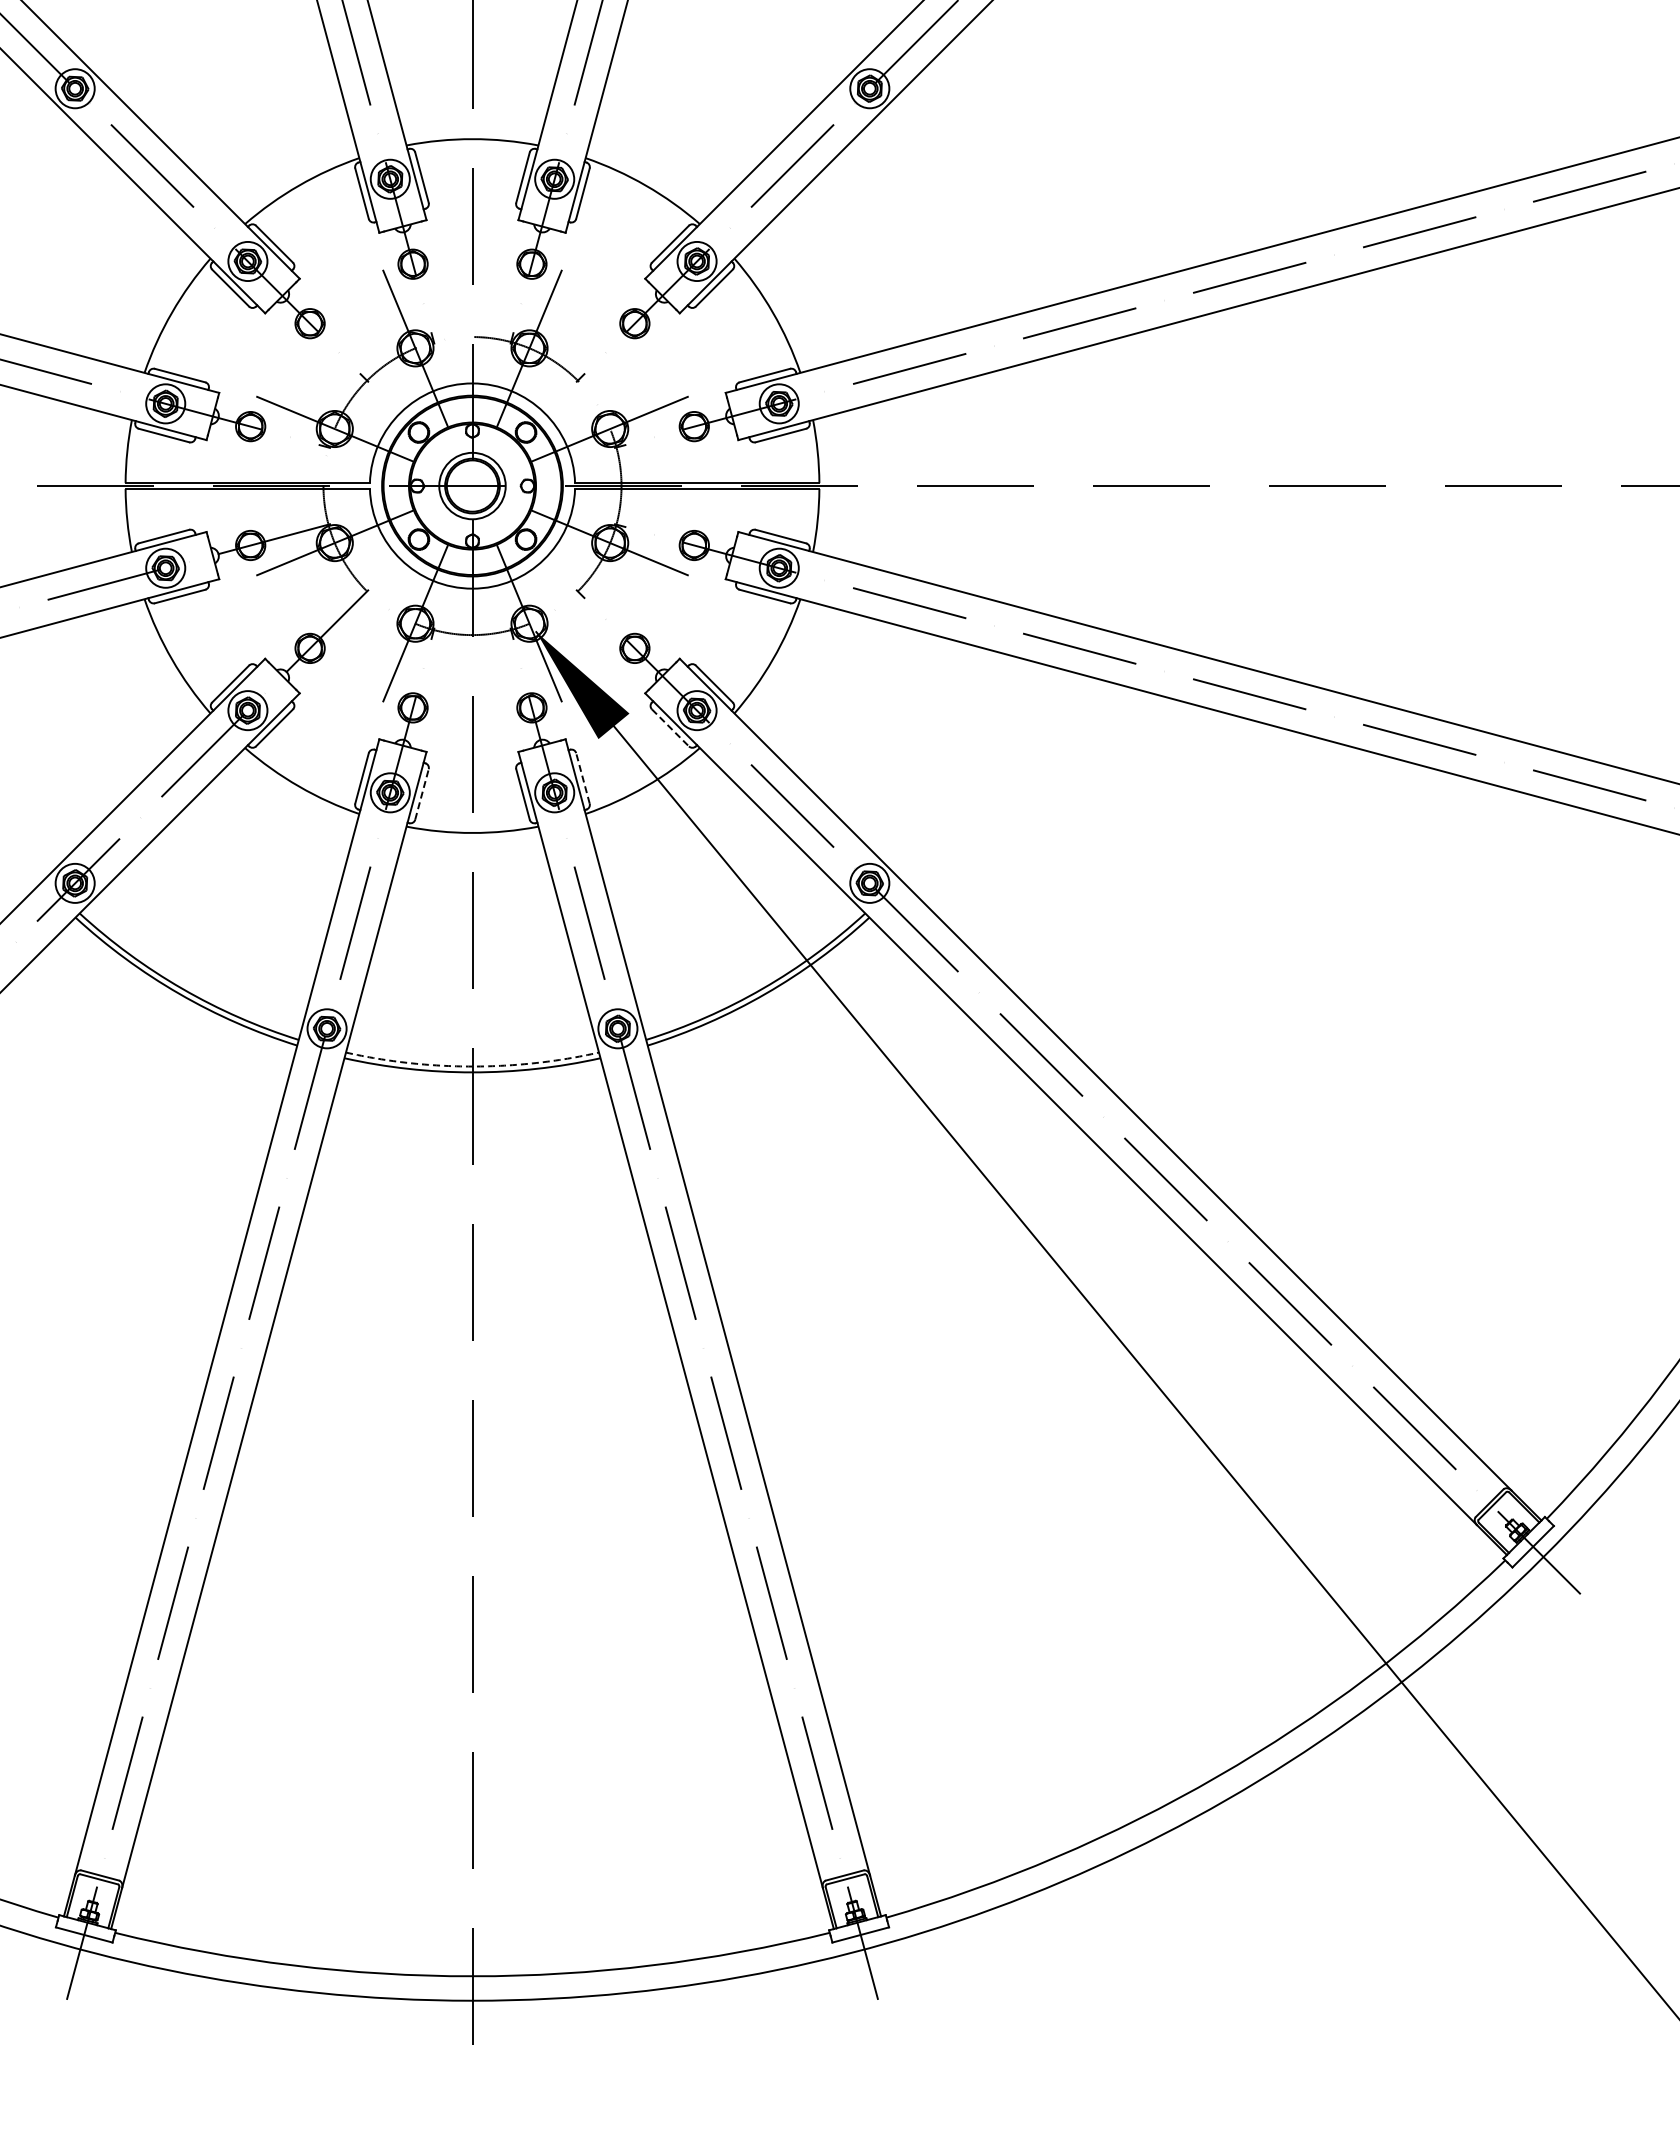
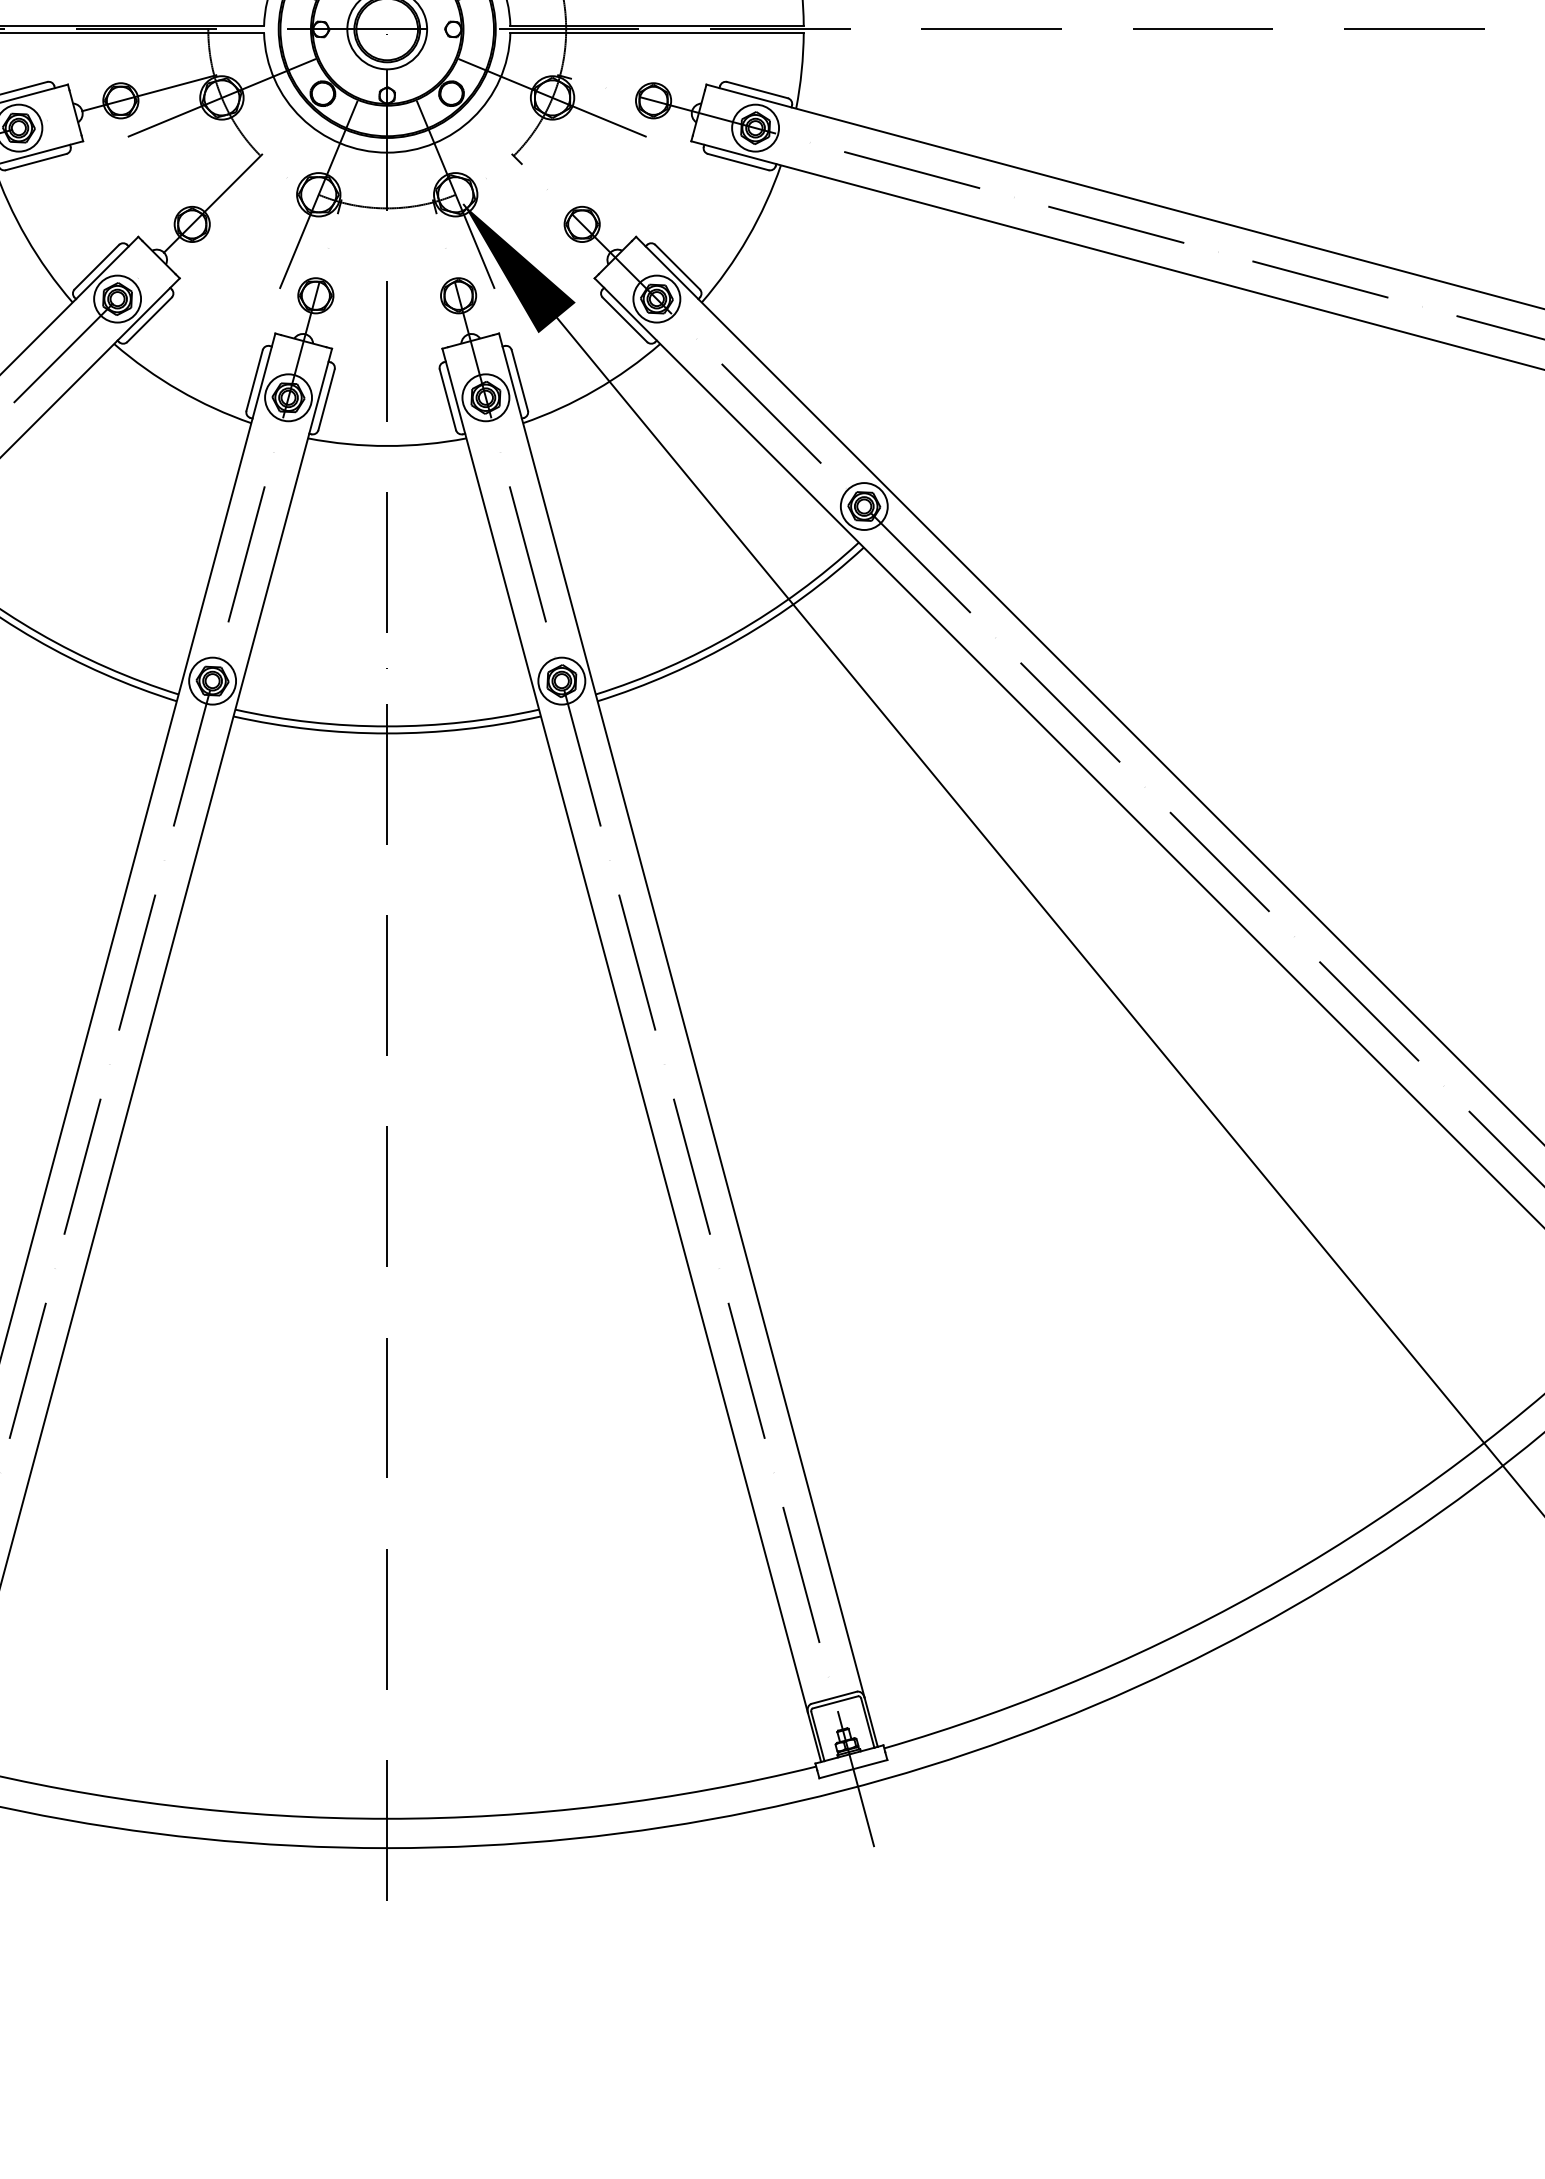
line: (670, 728) -> (624, 320), dashed -> solid
line: (582, 777) -> (519, 379), dashed -> solid
line: (422, 794) -> (327, 399), dashed -> solid
arc: (472, 1066) -> (387, 726), dashed -> solid

